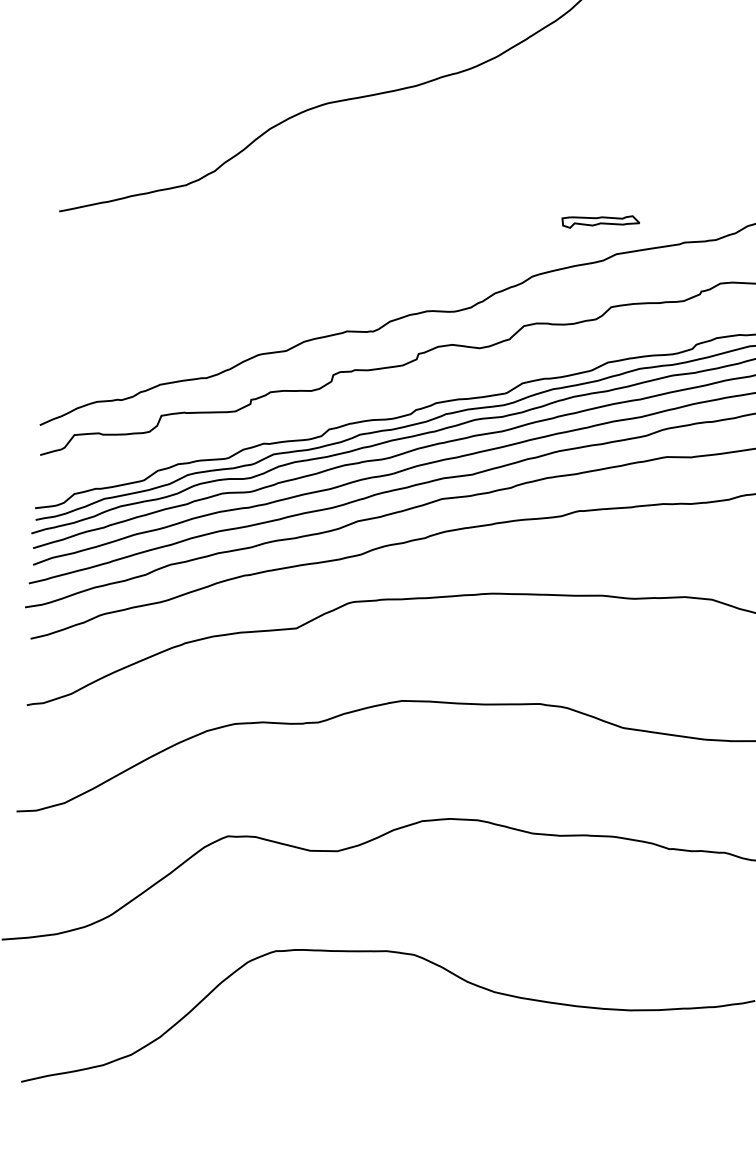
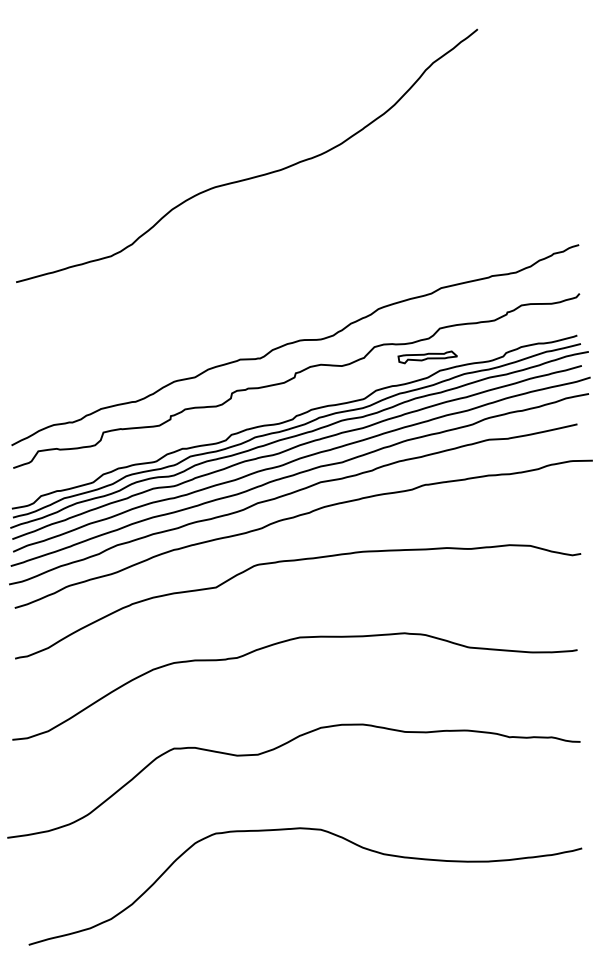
part: (600, 222) -> (427, 357), moved

